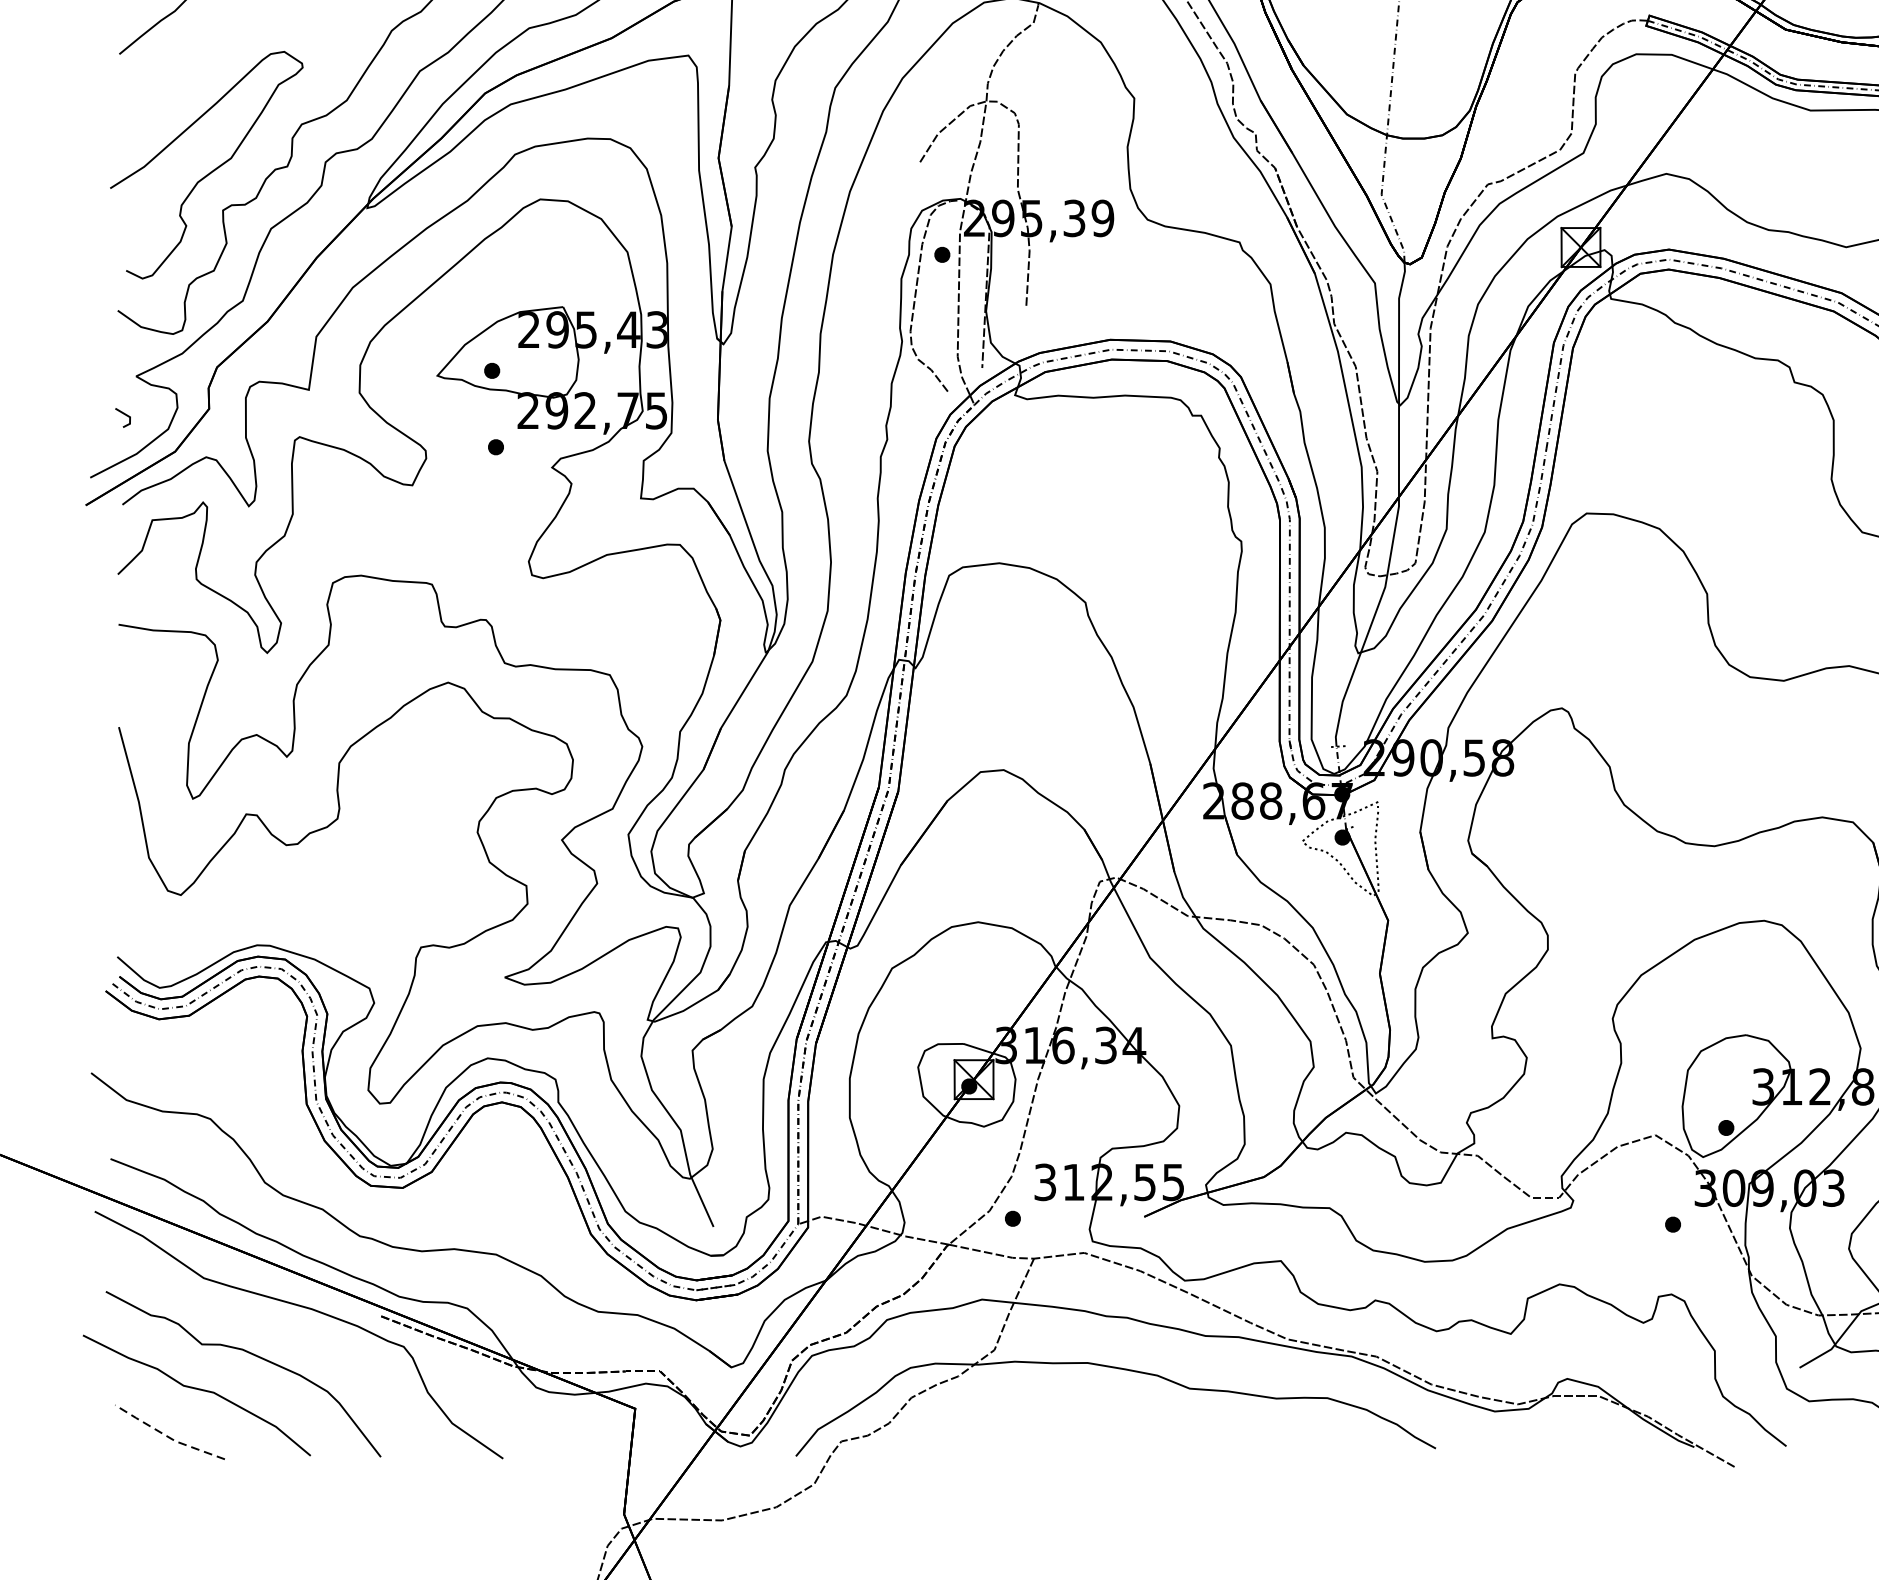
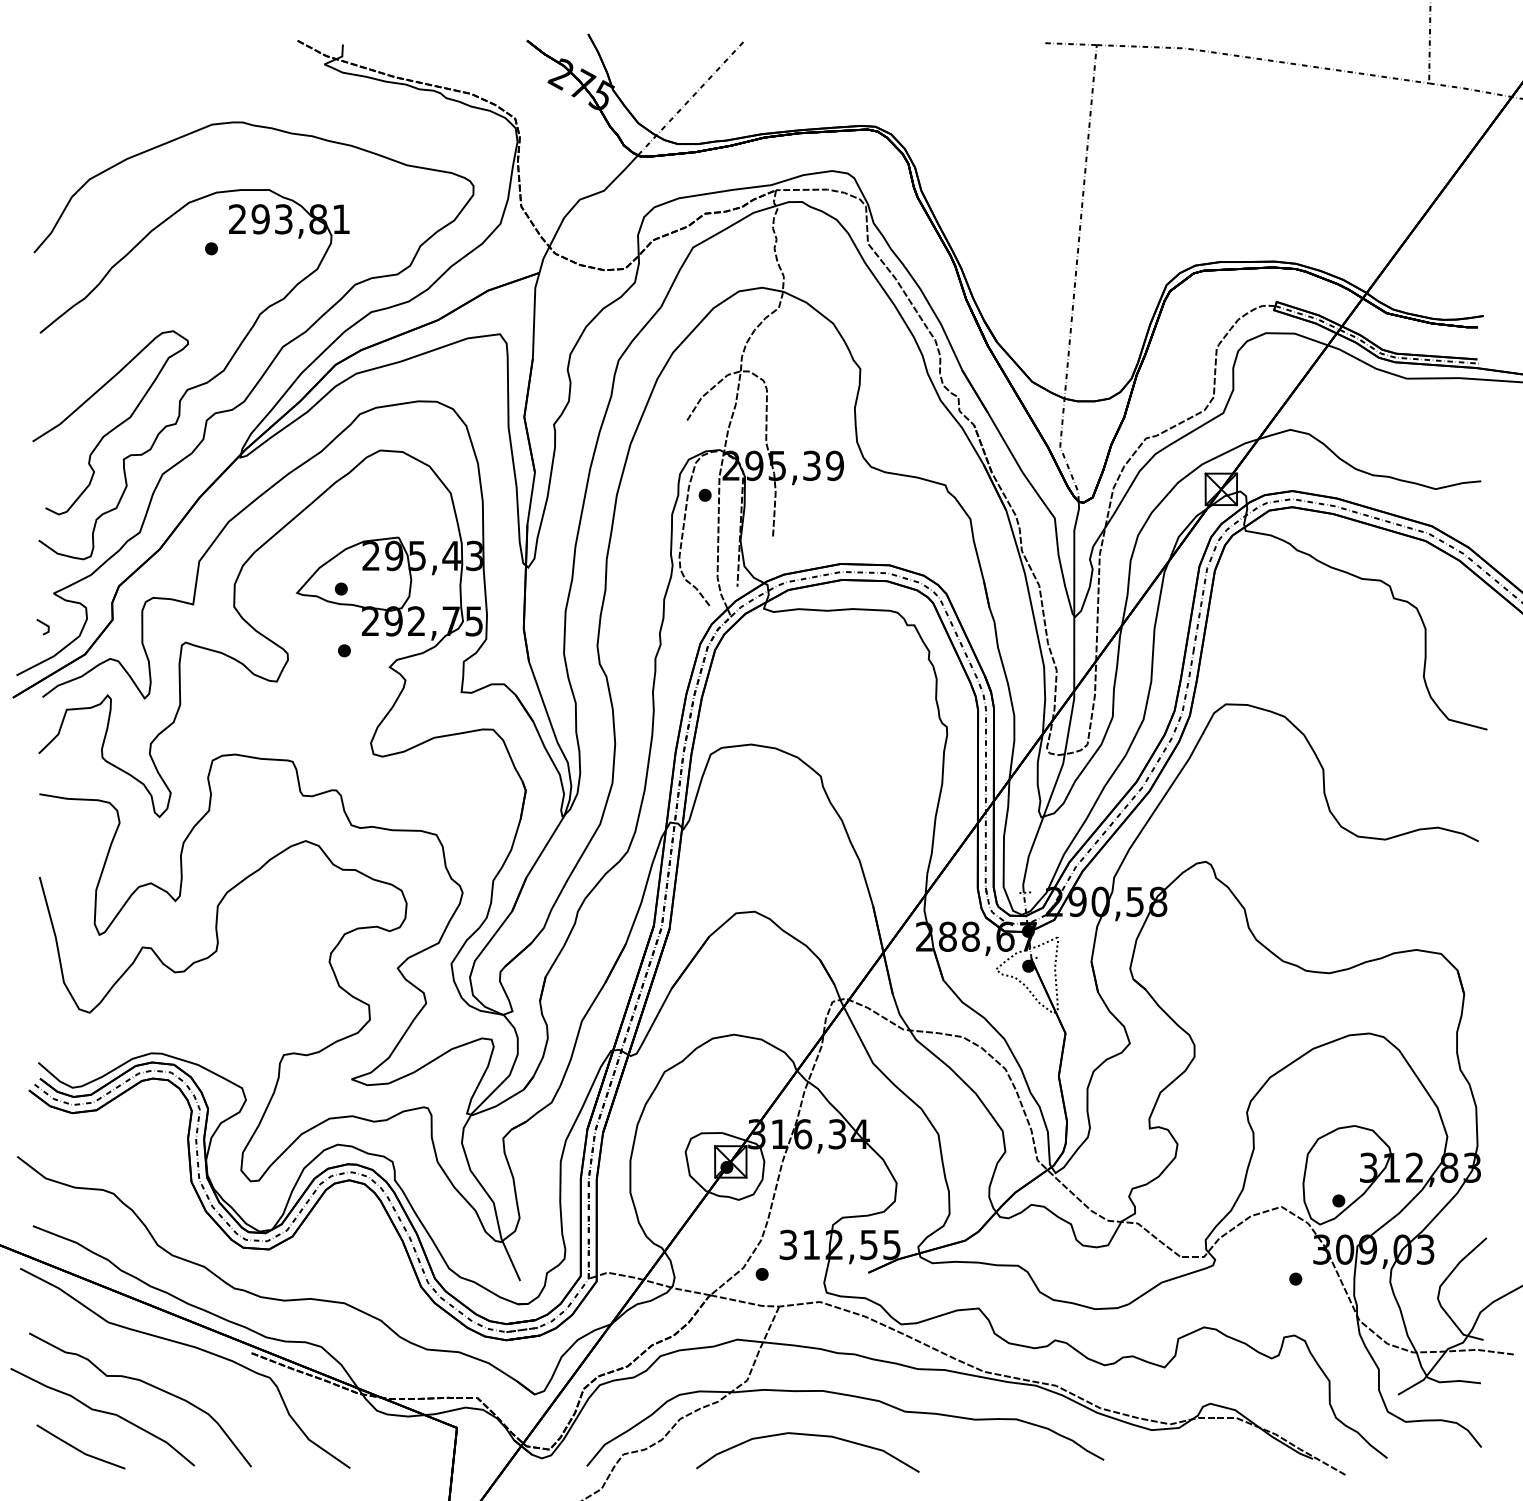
curve: (1068, 1418) -> (807, 1435), added
line: (166, 1436) -> (78, 1450), dashed -> solid

